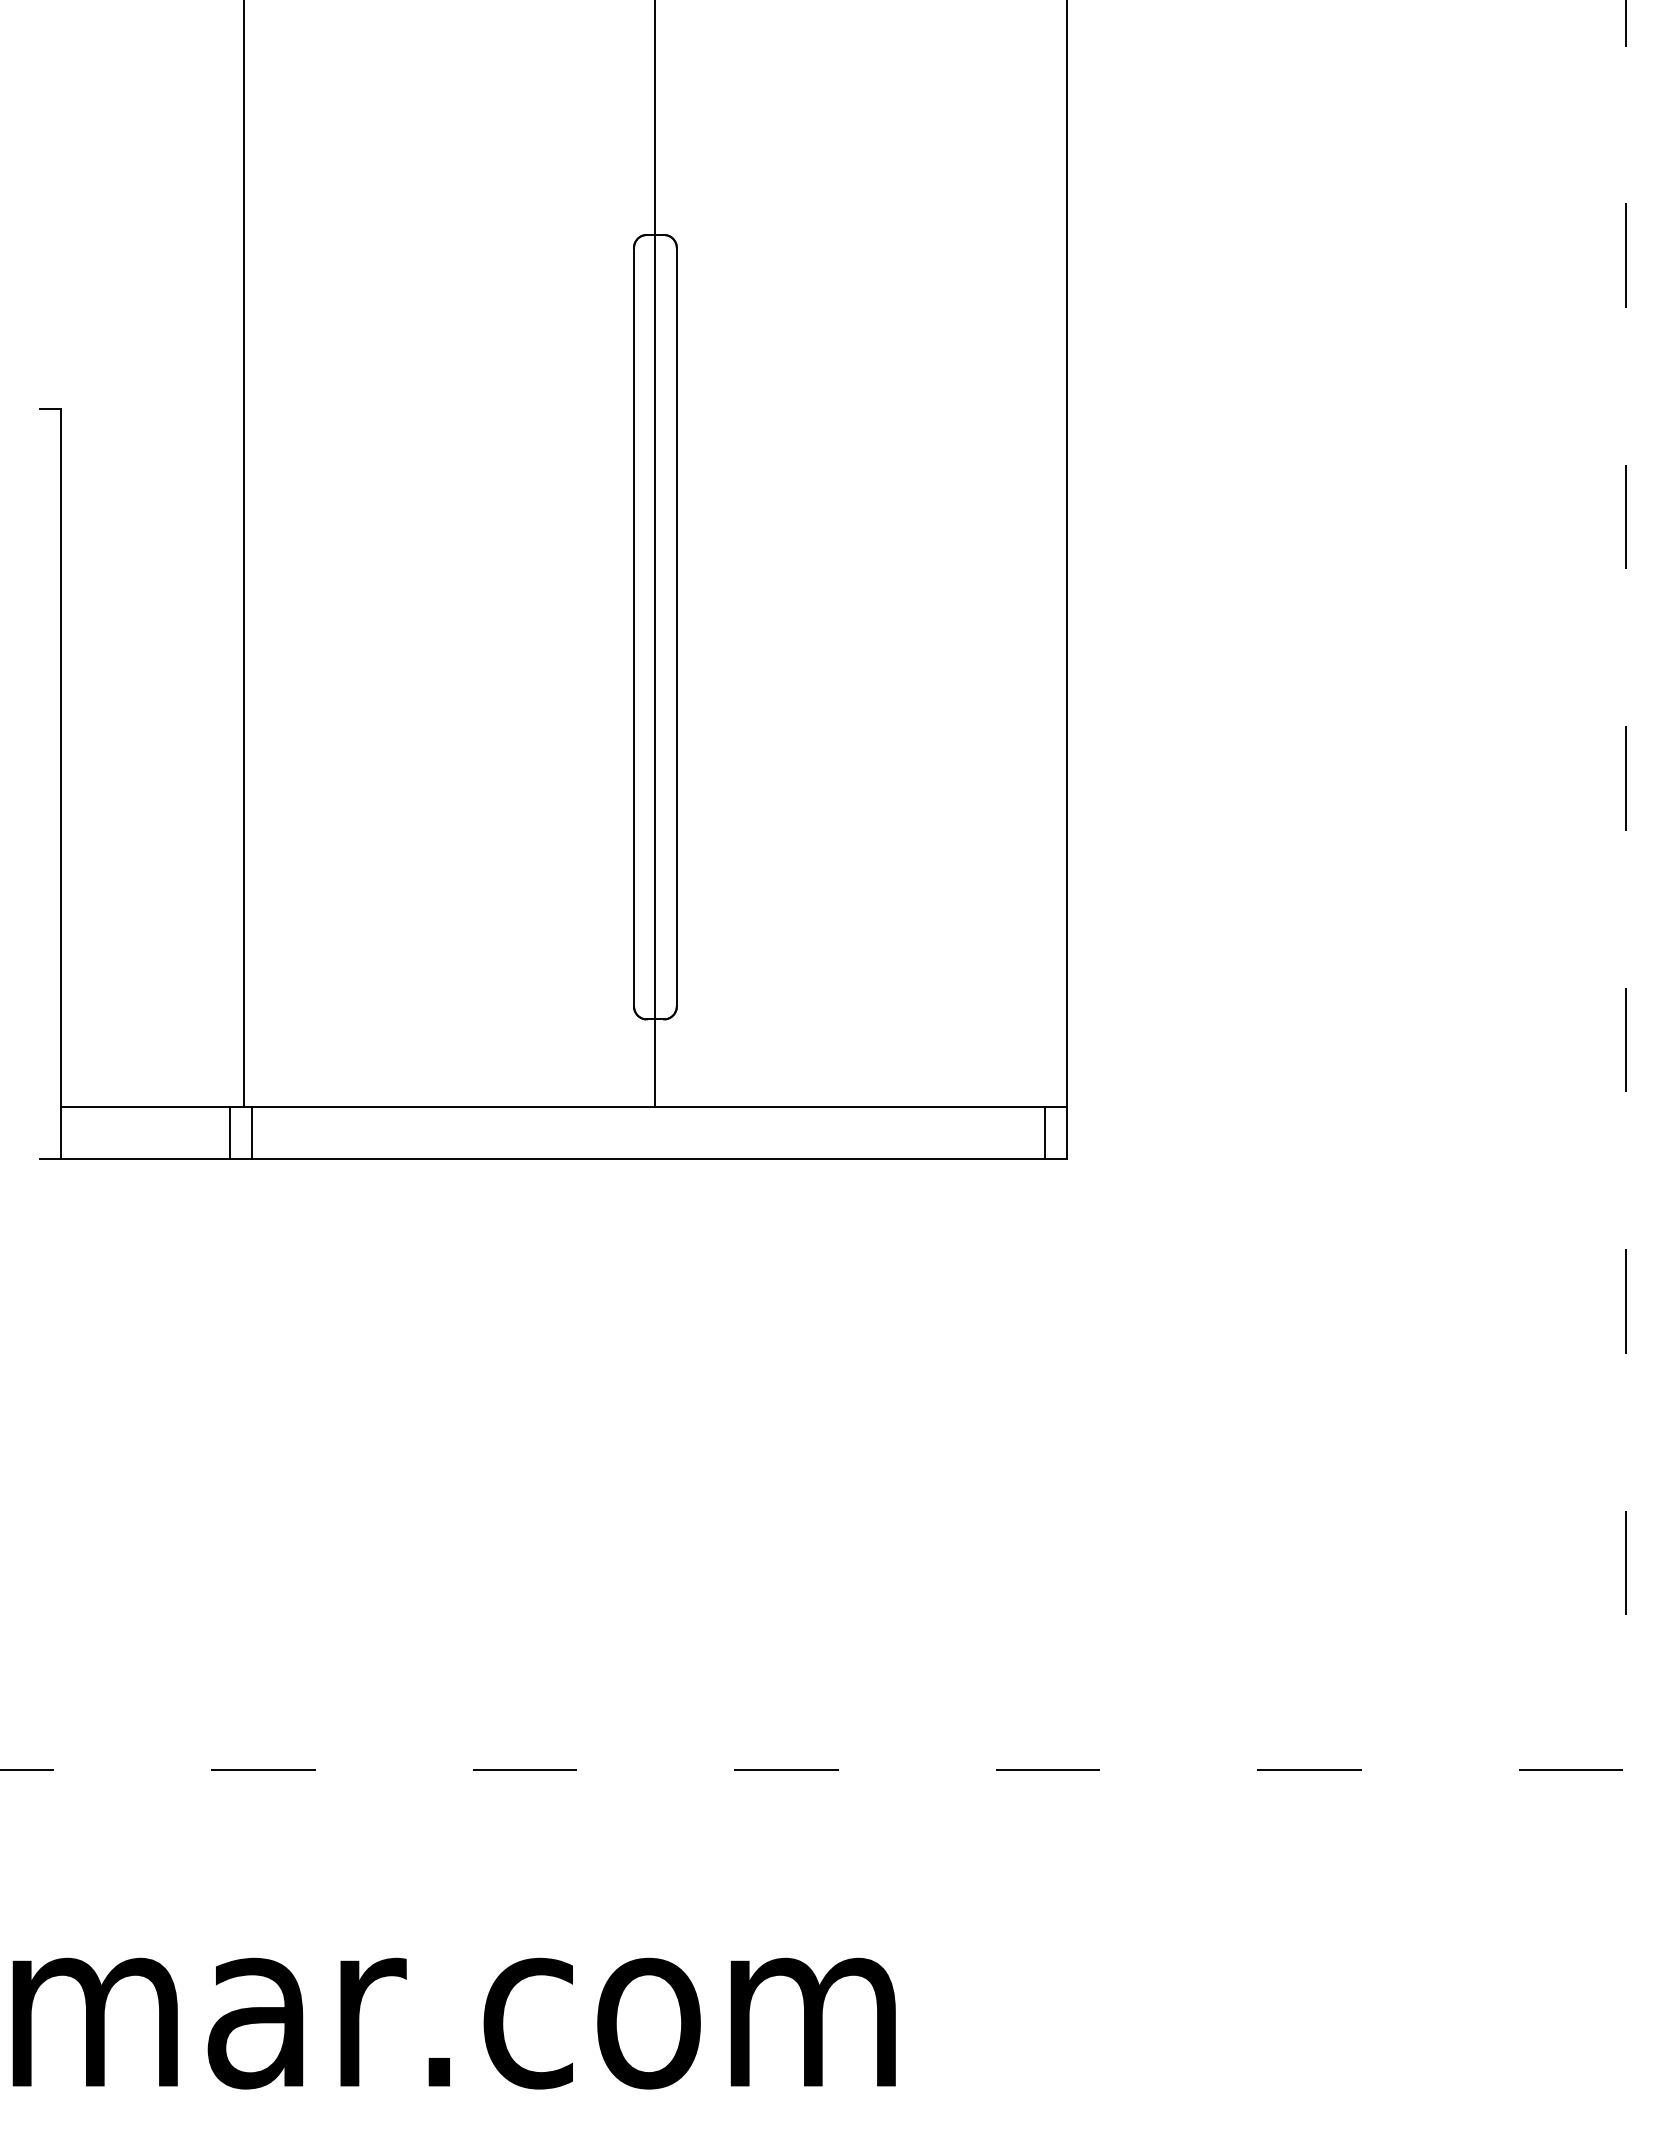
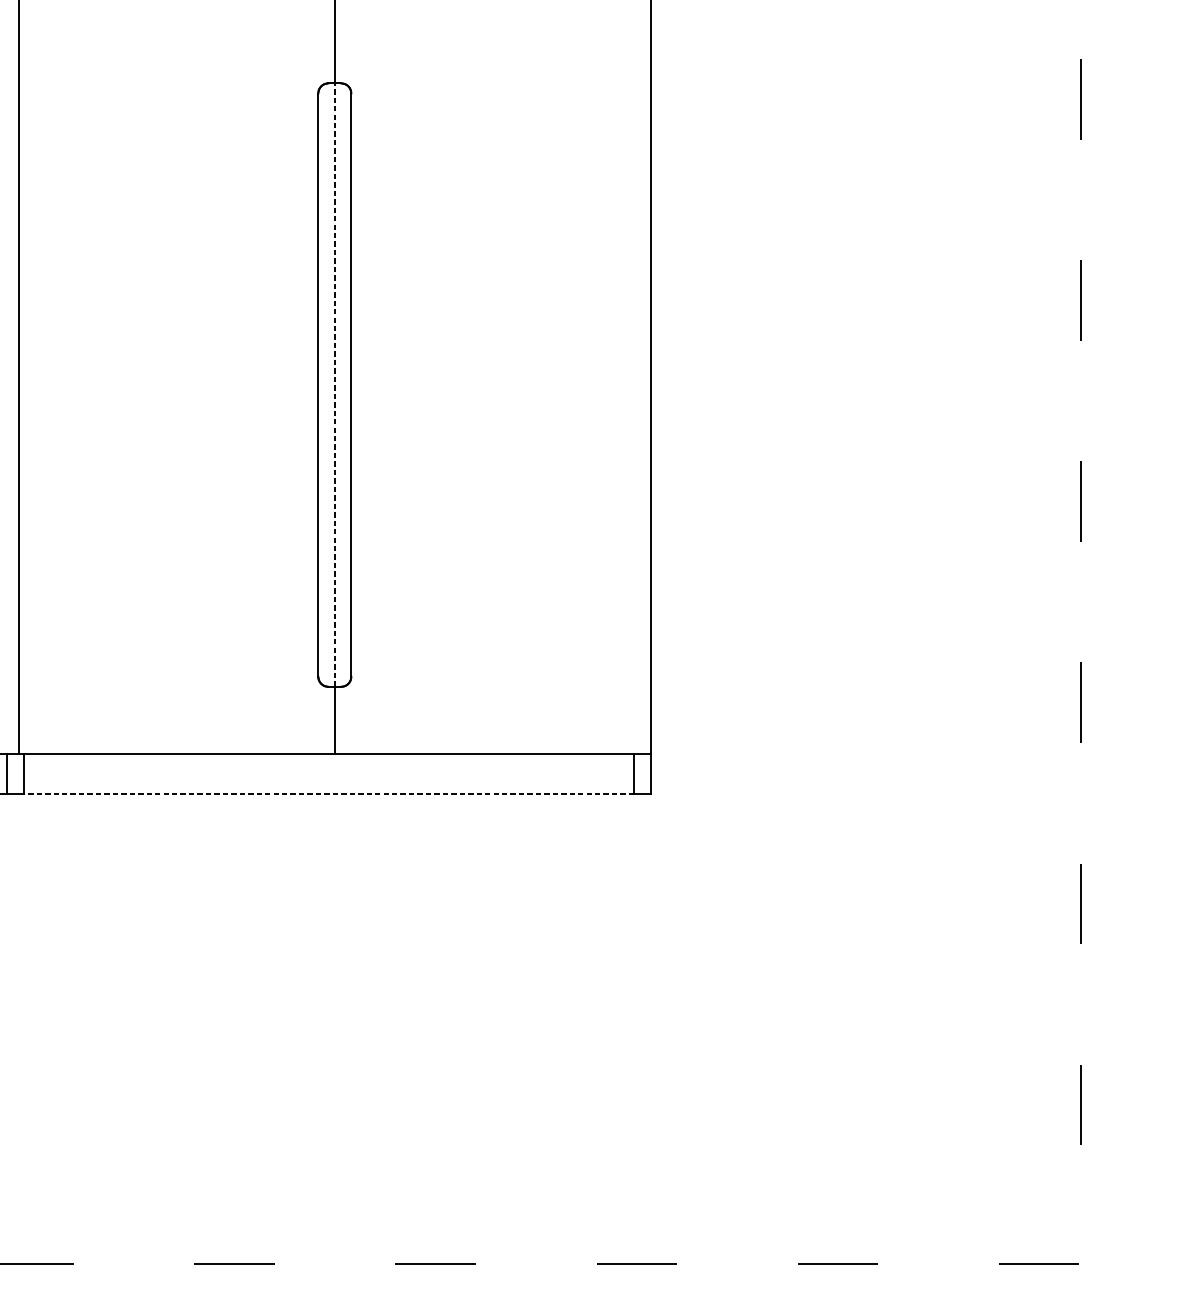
line: (655, 626) -> (334, 384), solid -> dashed
line: (648, 1158) -> (329, 793), solid -> dashed

